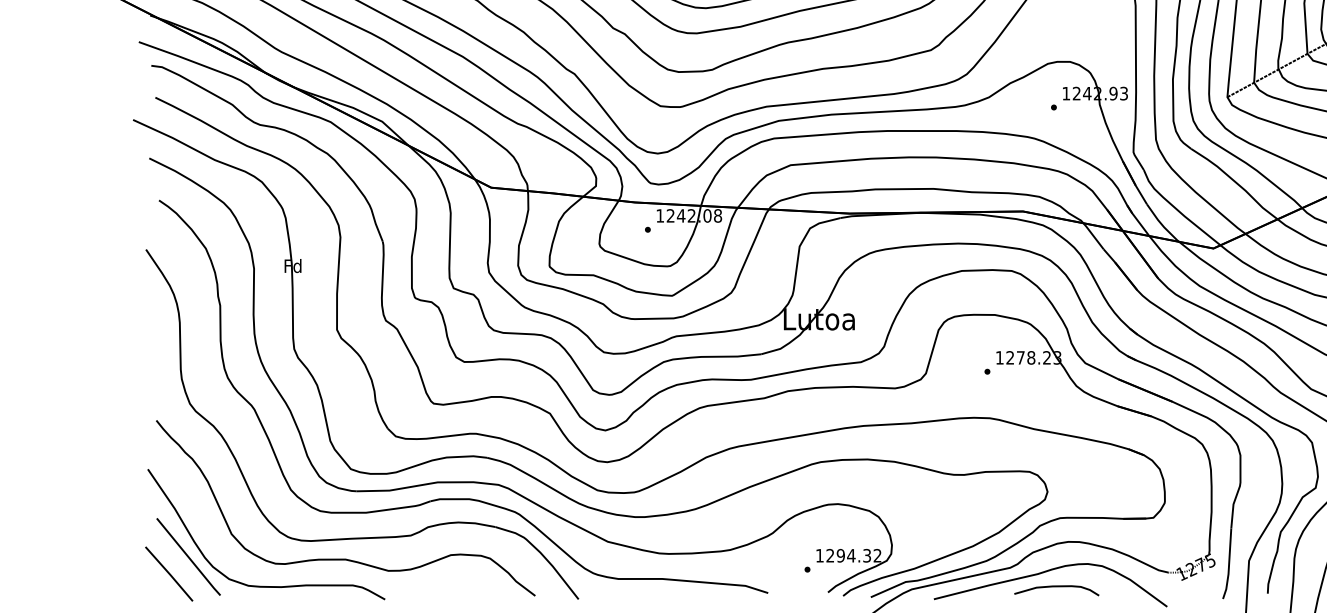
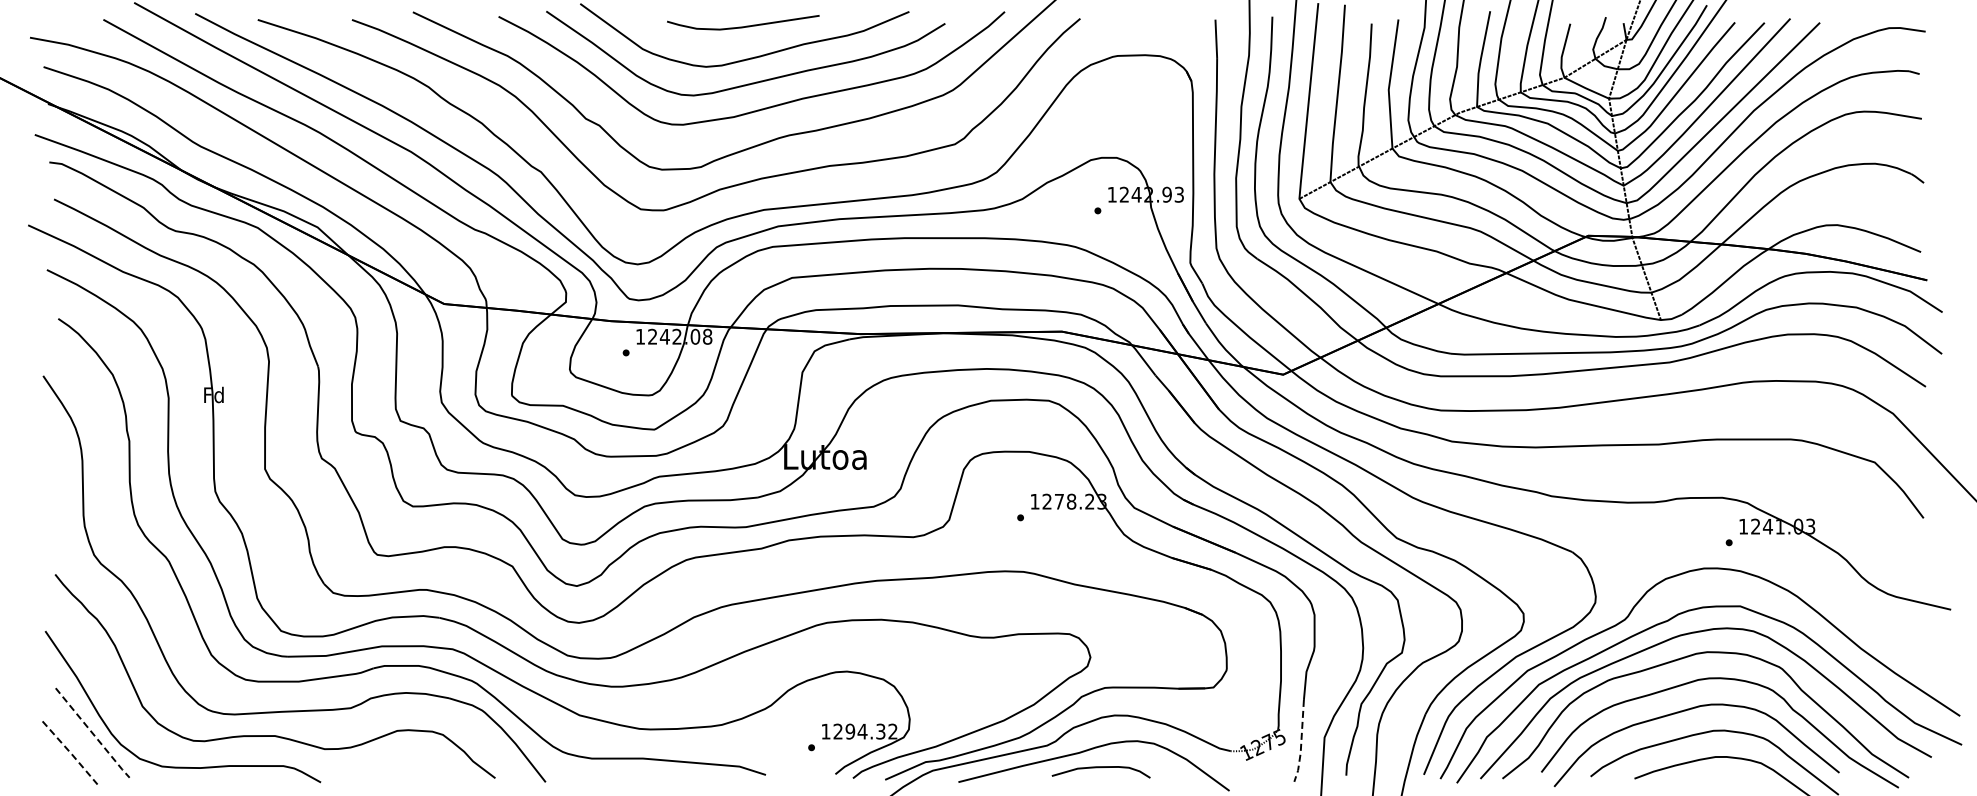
line: (189, 557) -> (93, 733), solid -> dashed
line: (1229, 565) -> (1301, 742), solid -> dashed
line: (169, 573) -> (70, 752), solid -> dashed

